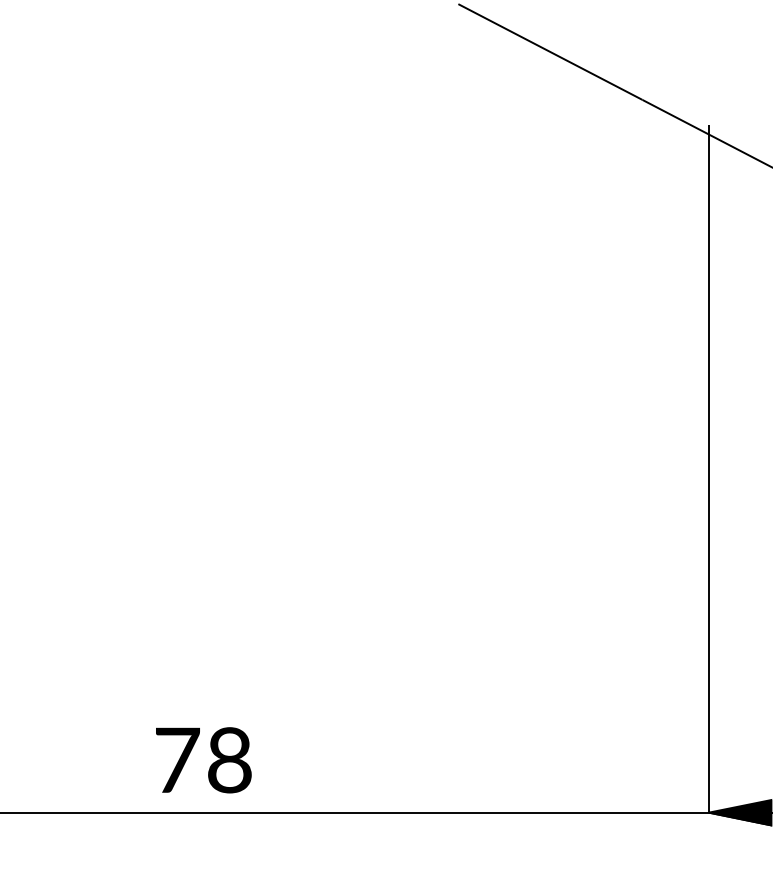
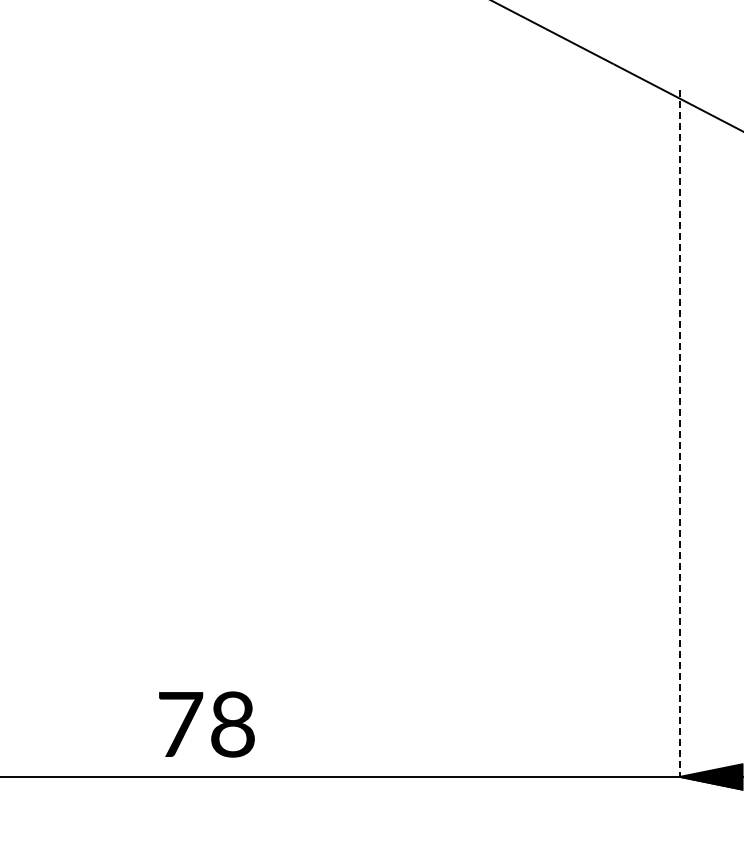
line: (708, 469) -> (679, 433), solid -> dashed
text: (203, 760) -> (206, 724), moved

